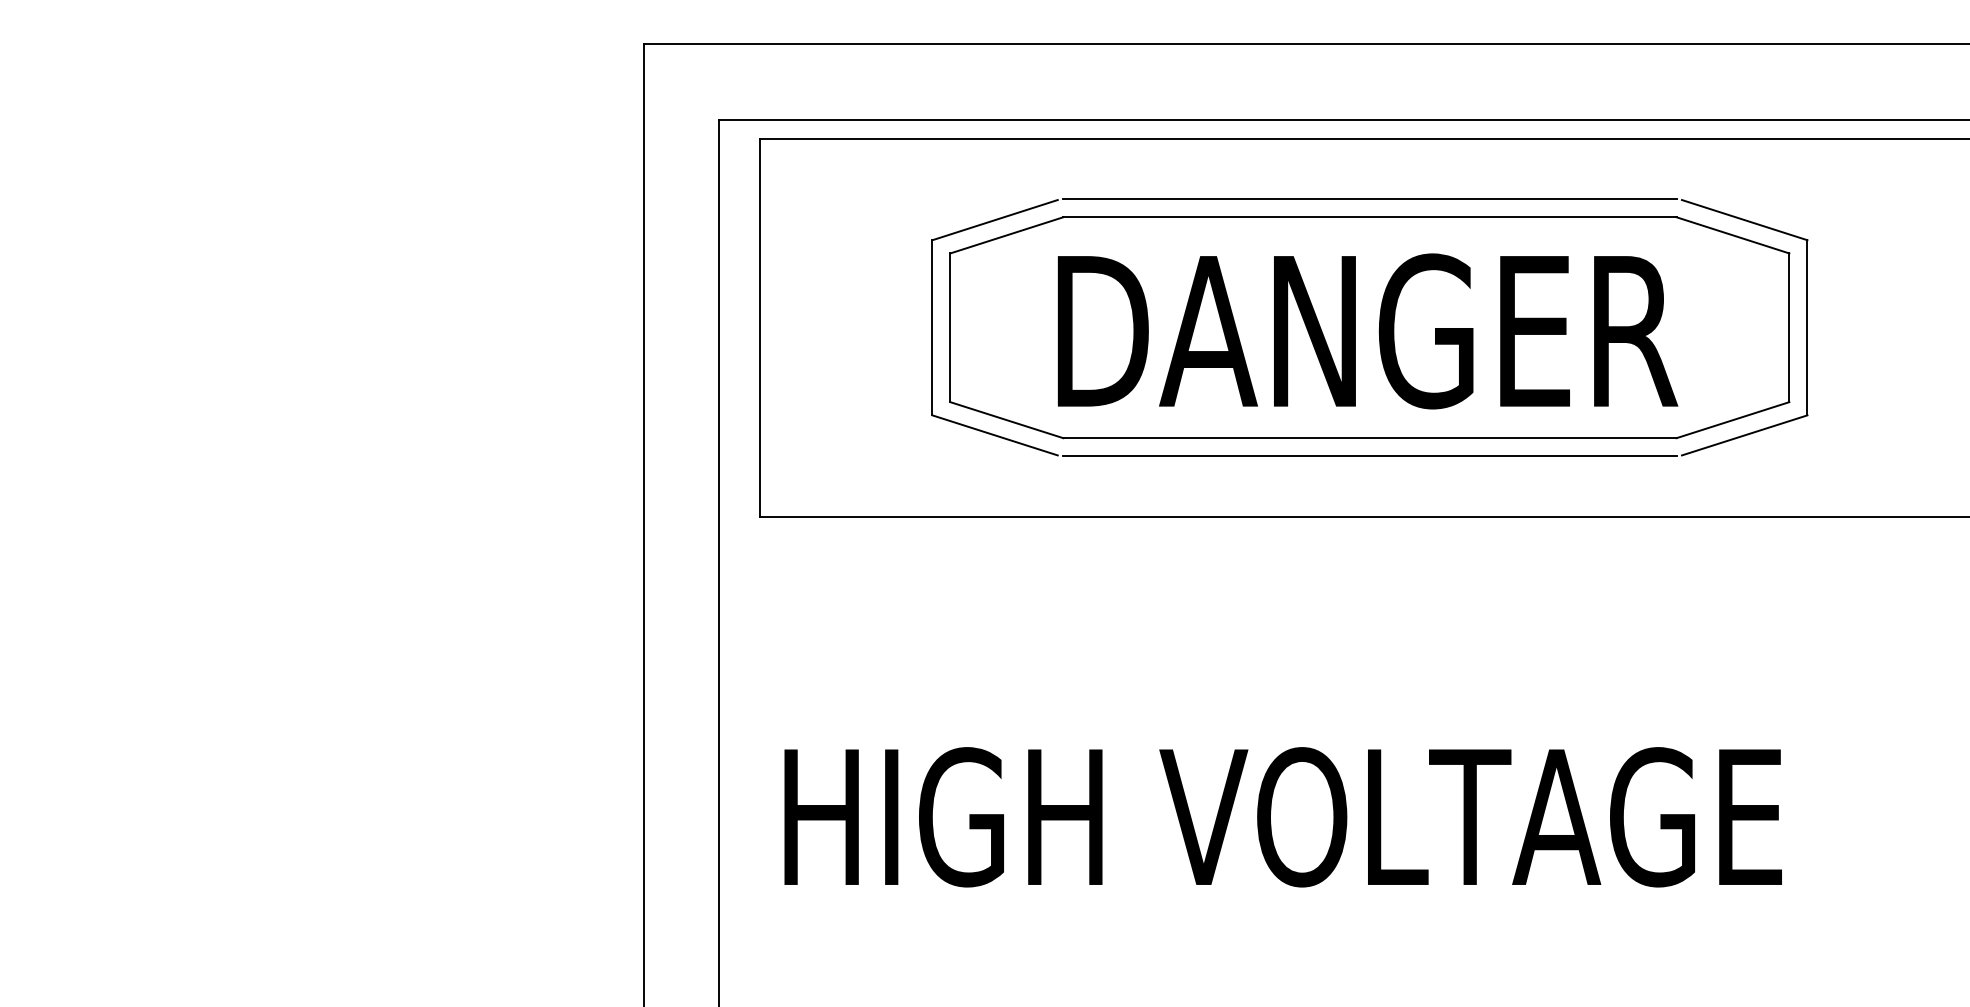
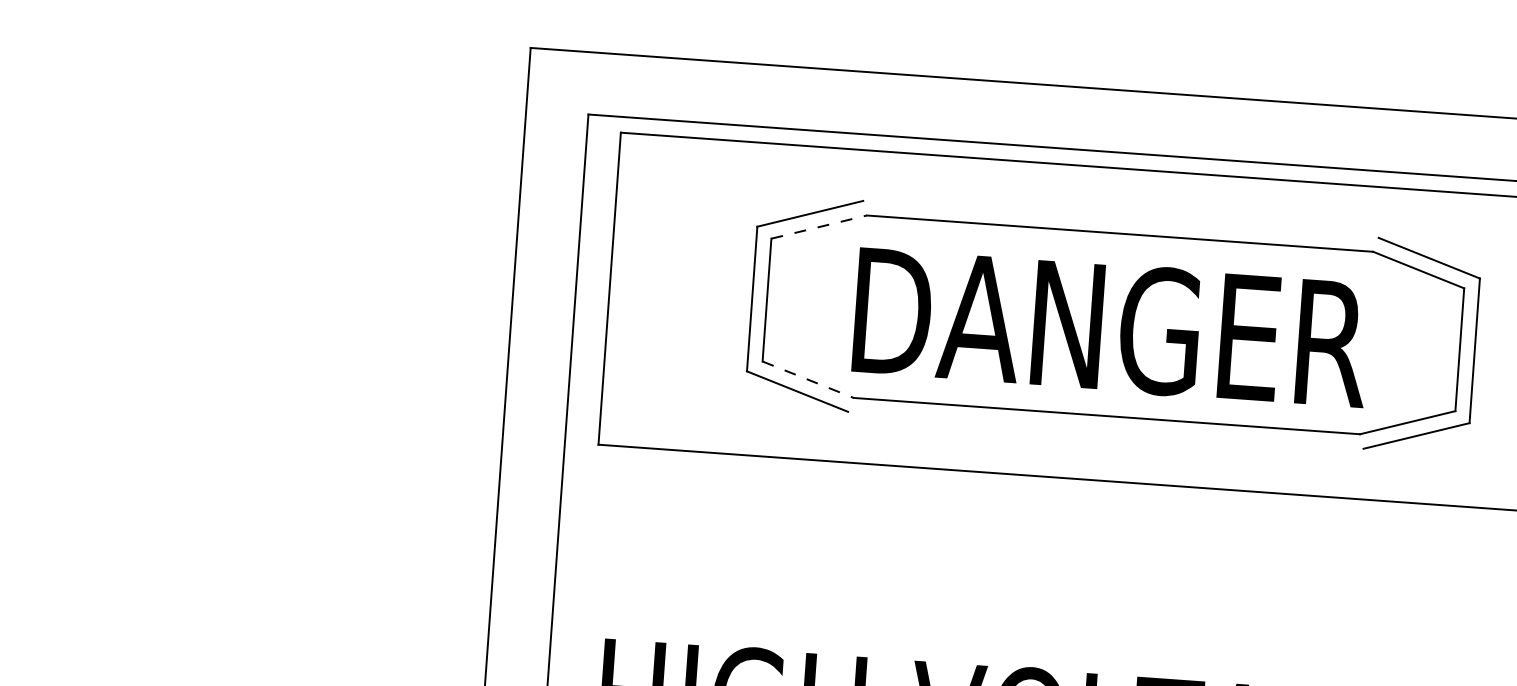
line: (1369, 199) -> (1120, 218), removed
line: (1007, 235) -> (819, 227), solid -> dashed
line: (1007, 420) -> (808, 380), solid -> dashed
line: (1369, 456) -> (1105, 431), removed

